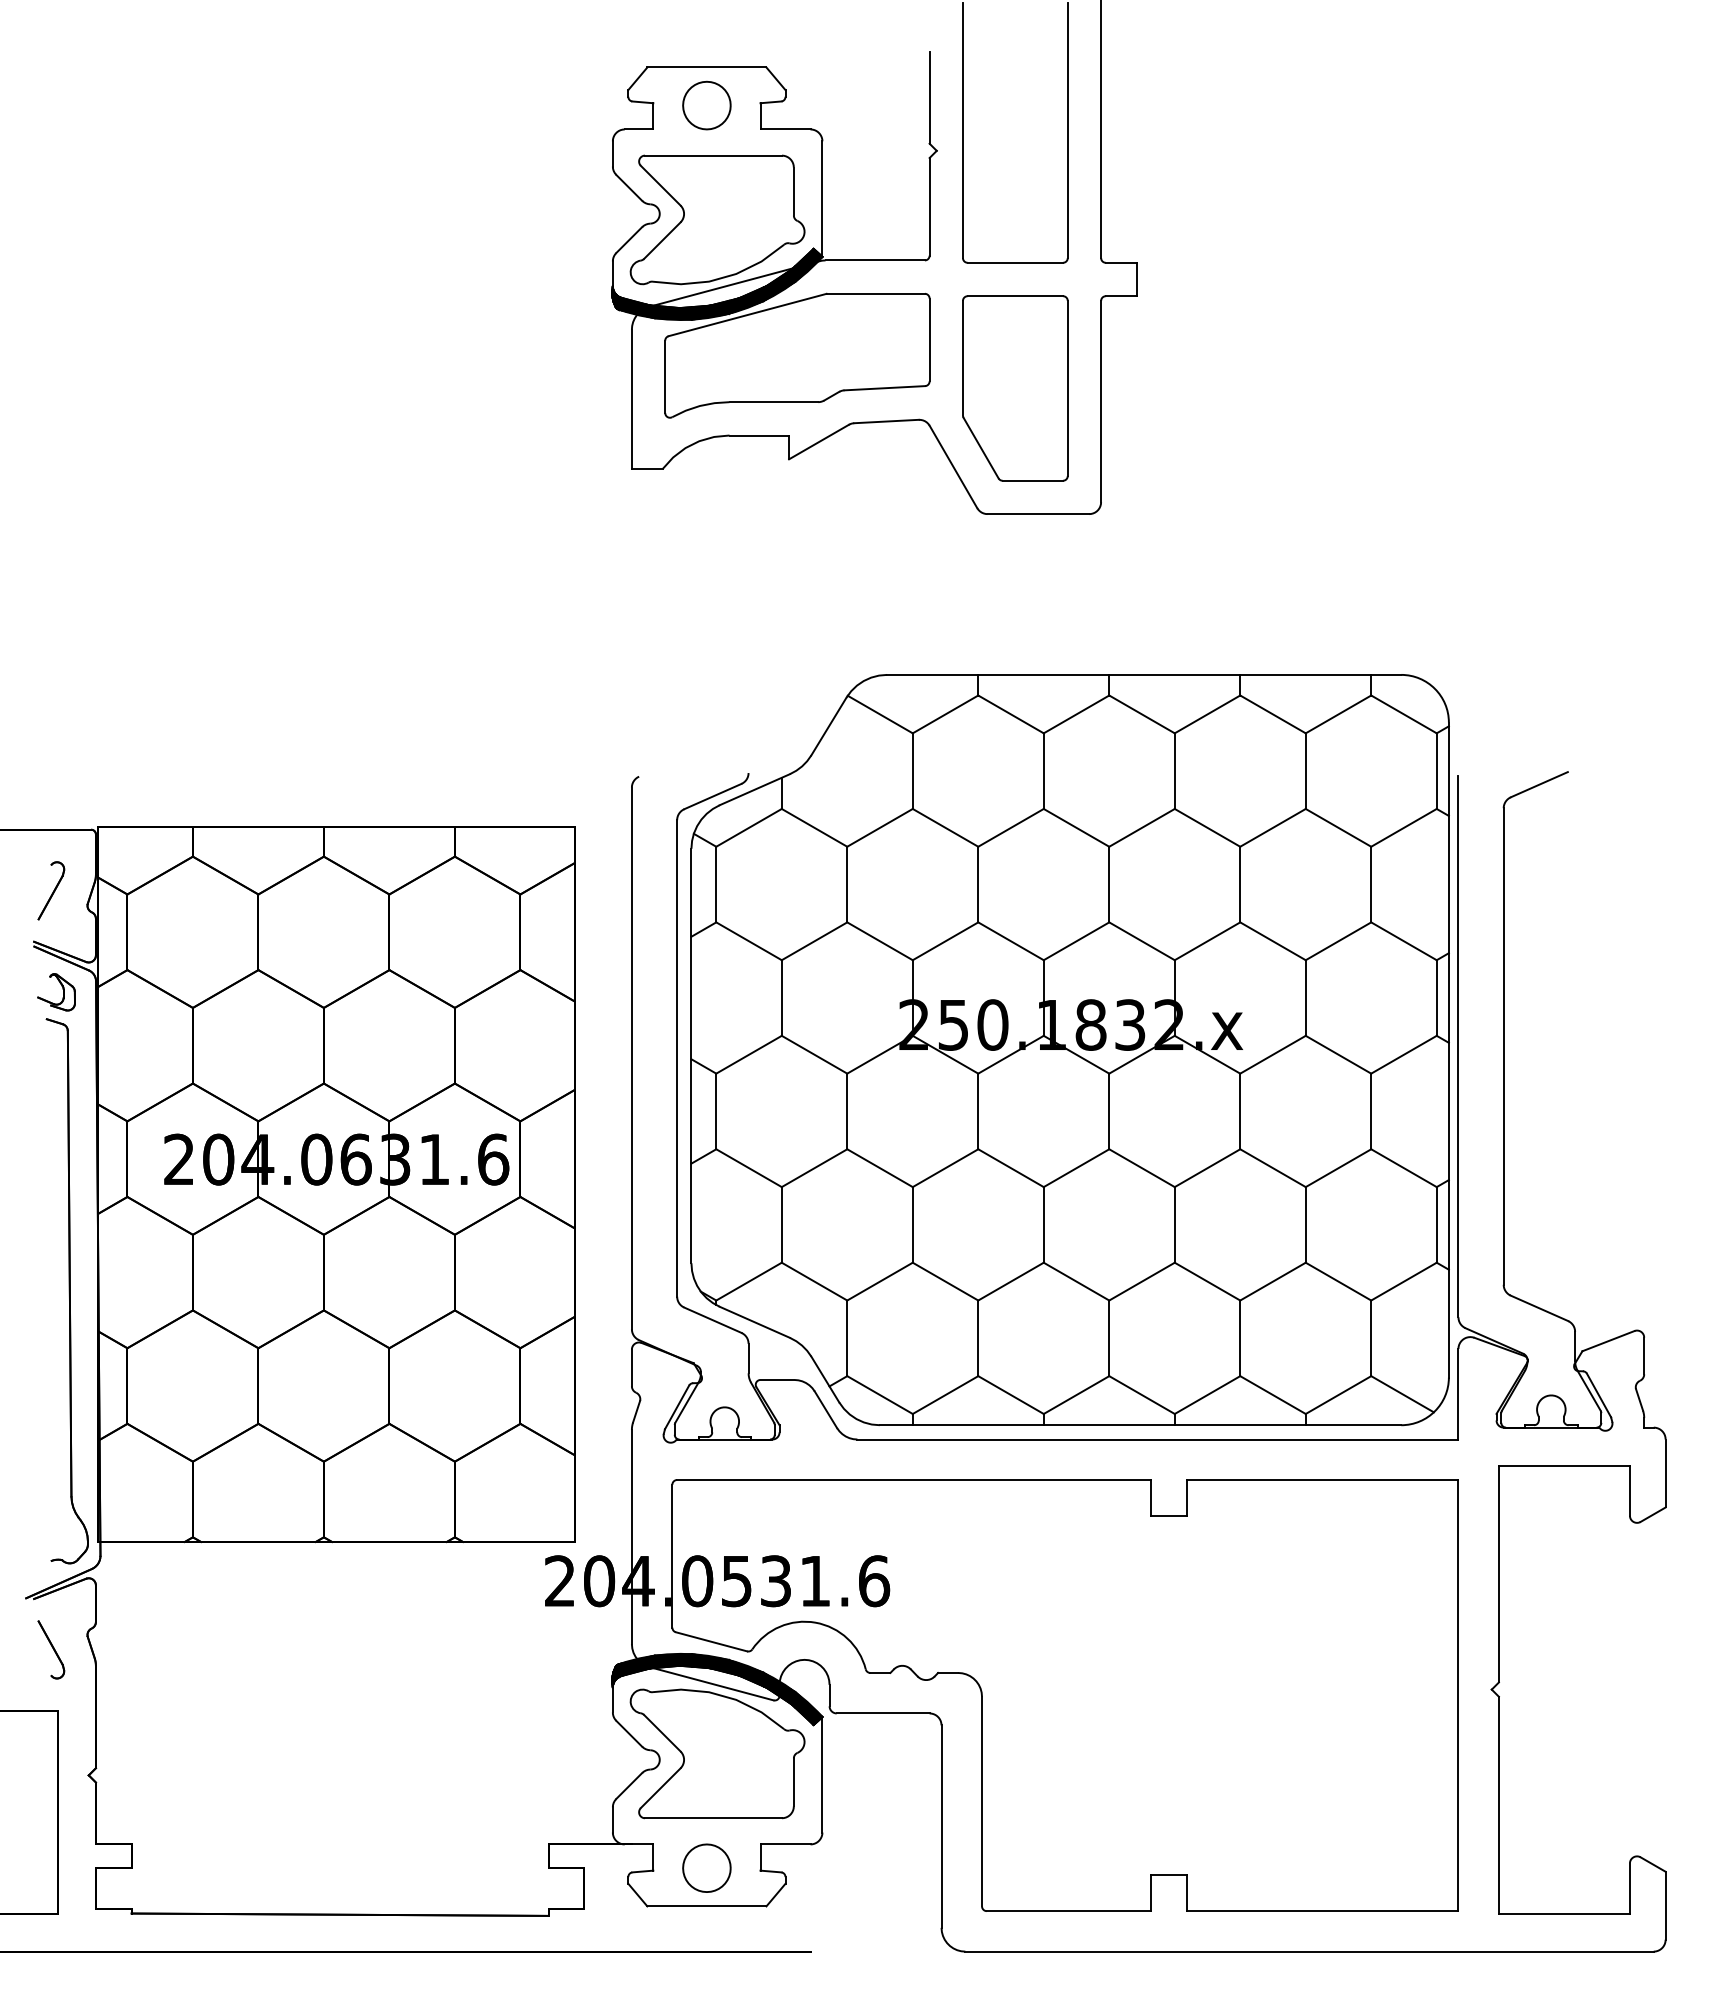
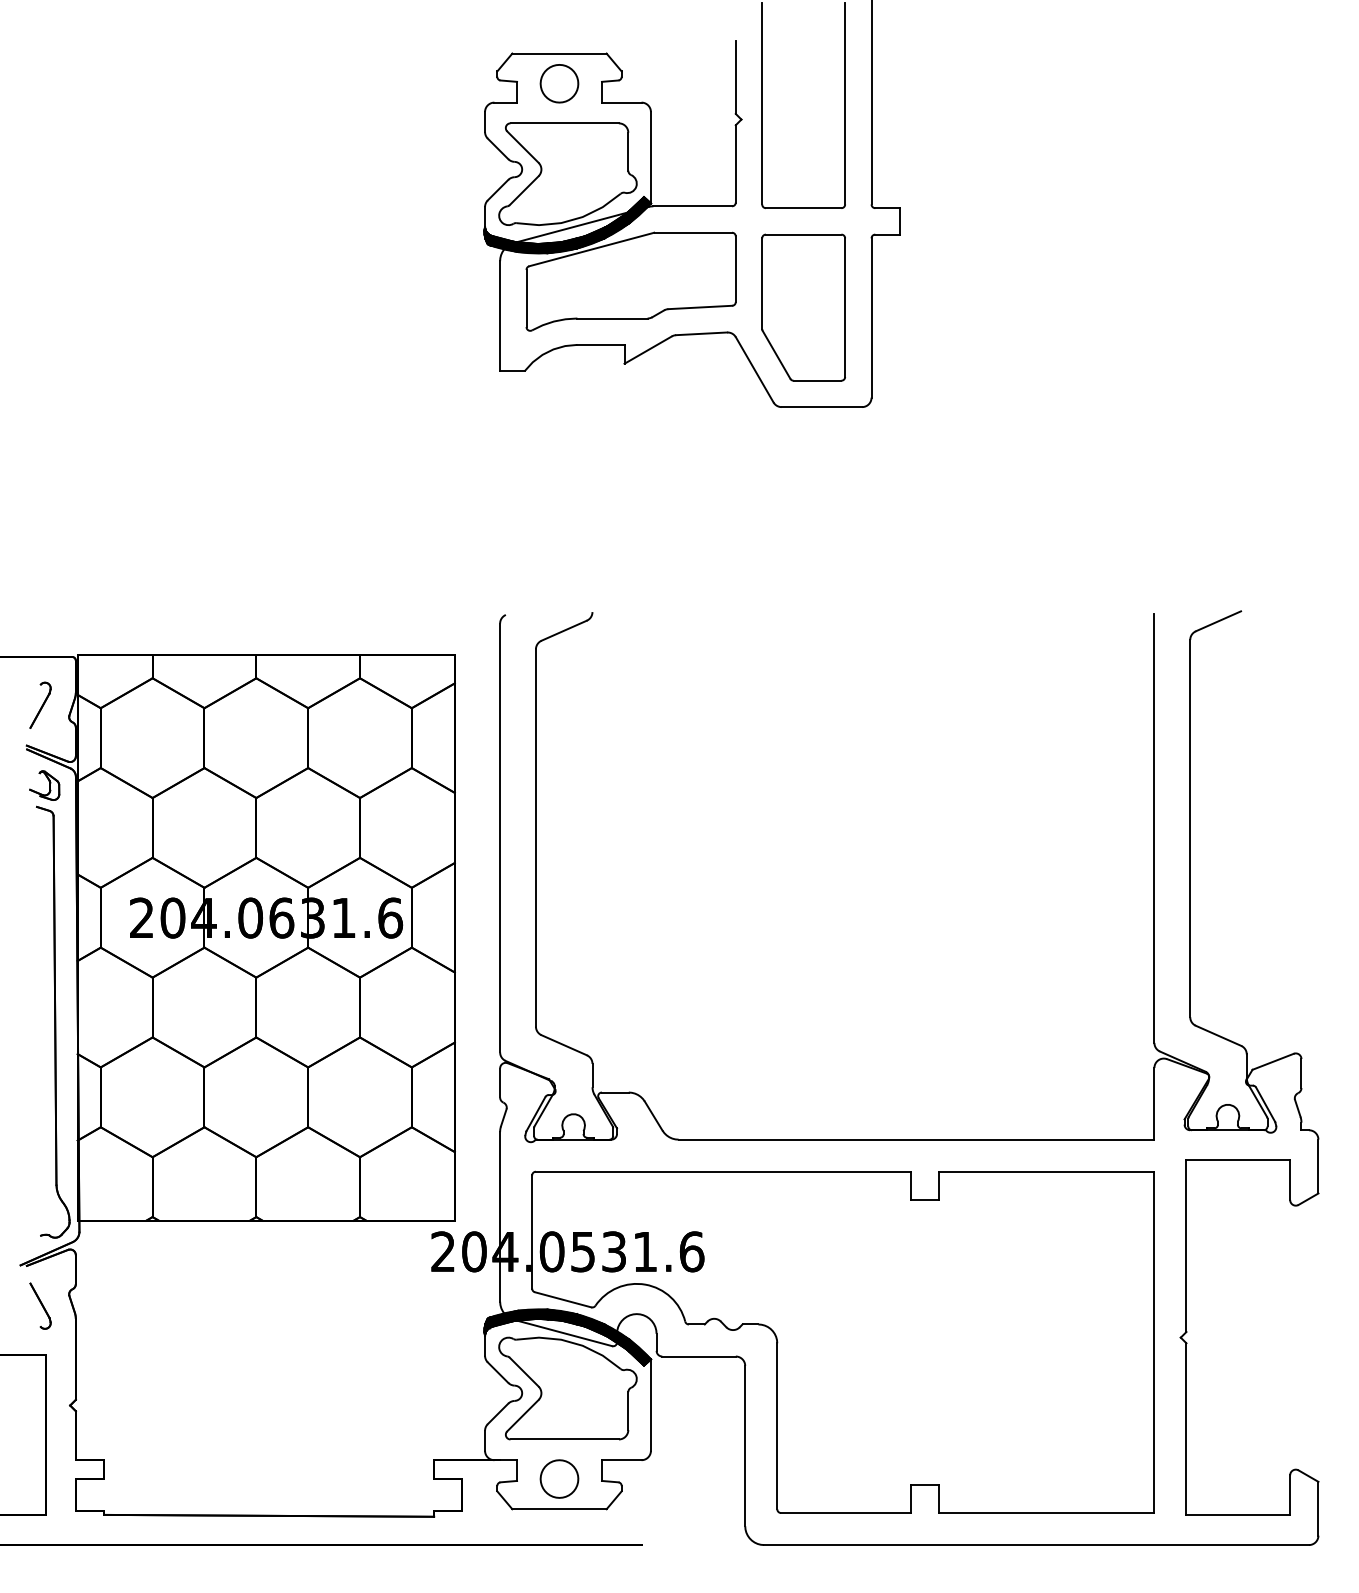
part: (1069, 1050) -> (846, 831), removed

